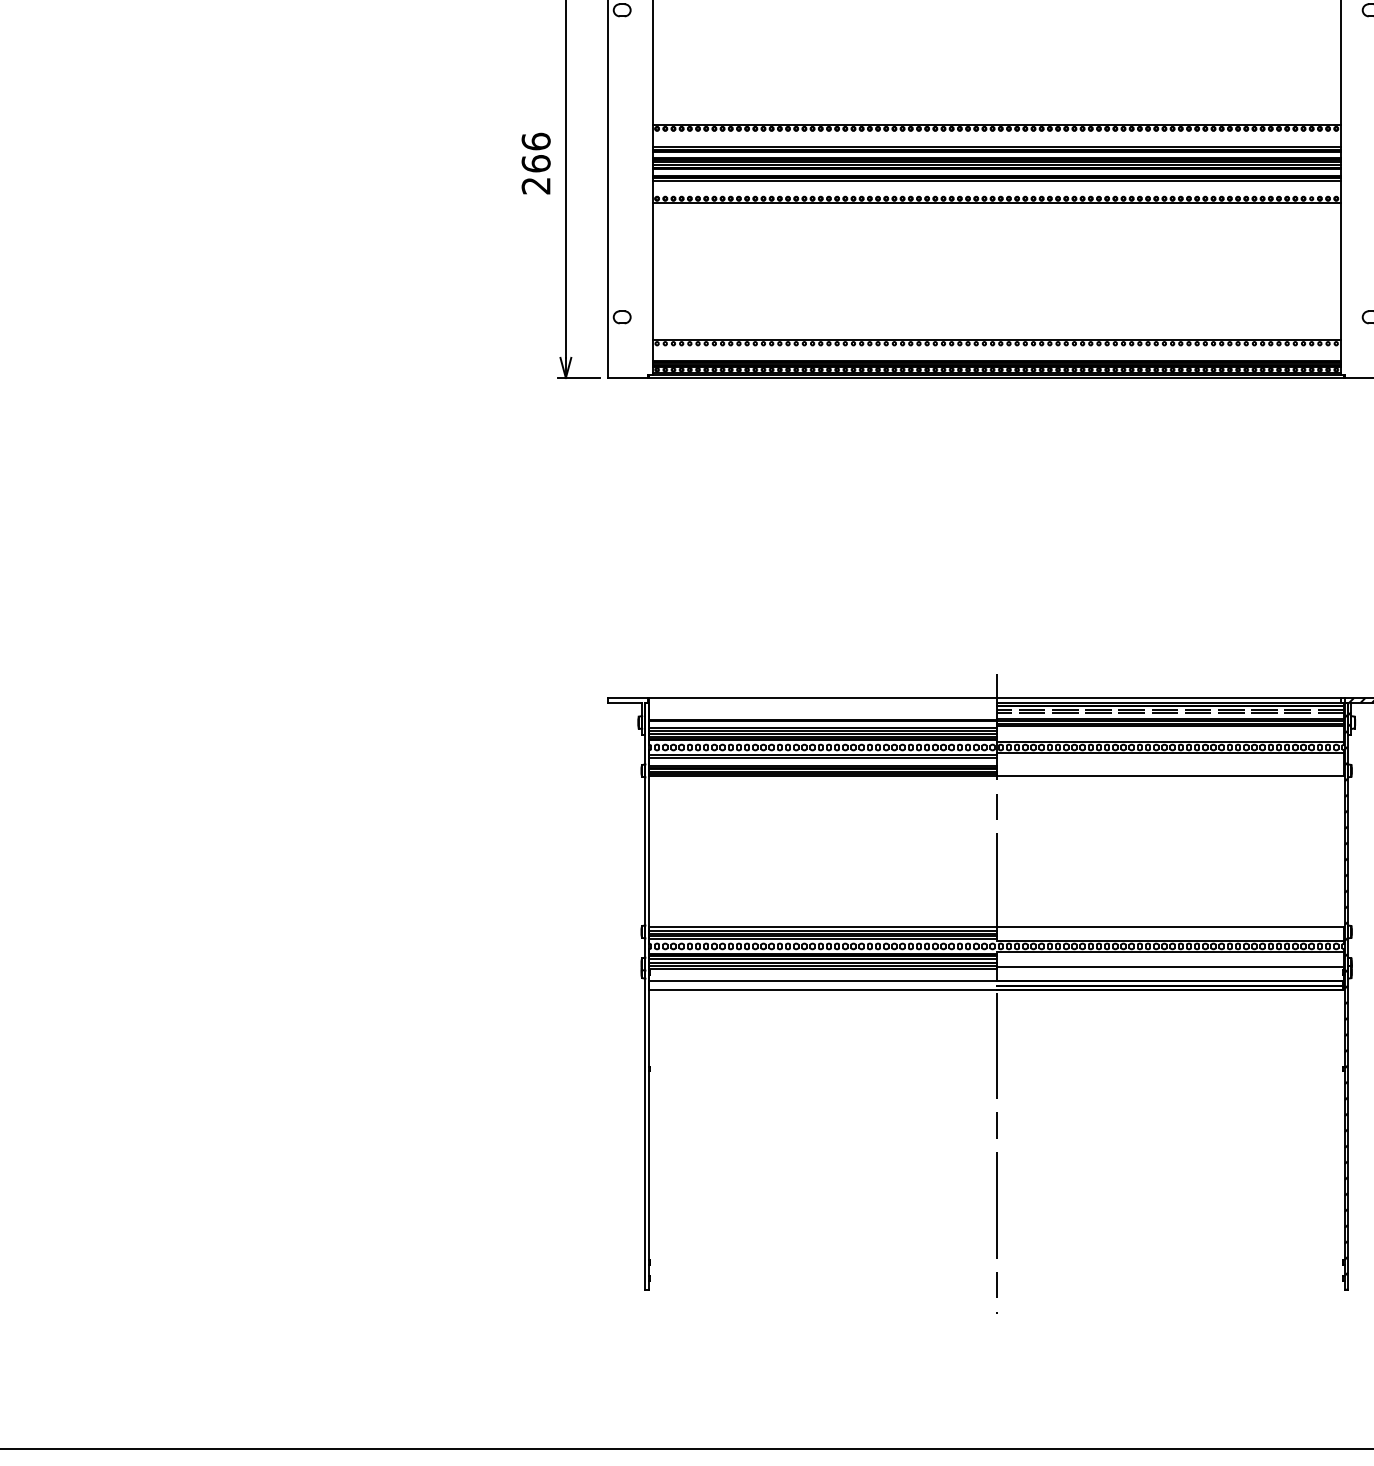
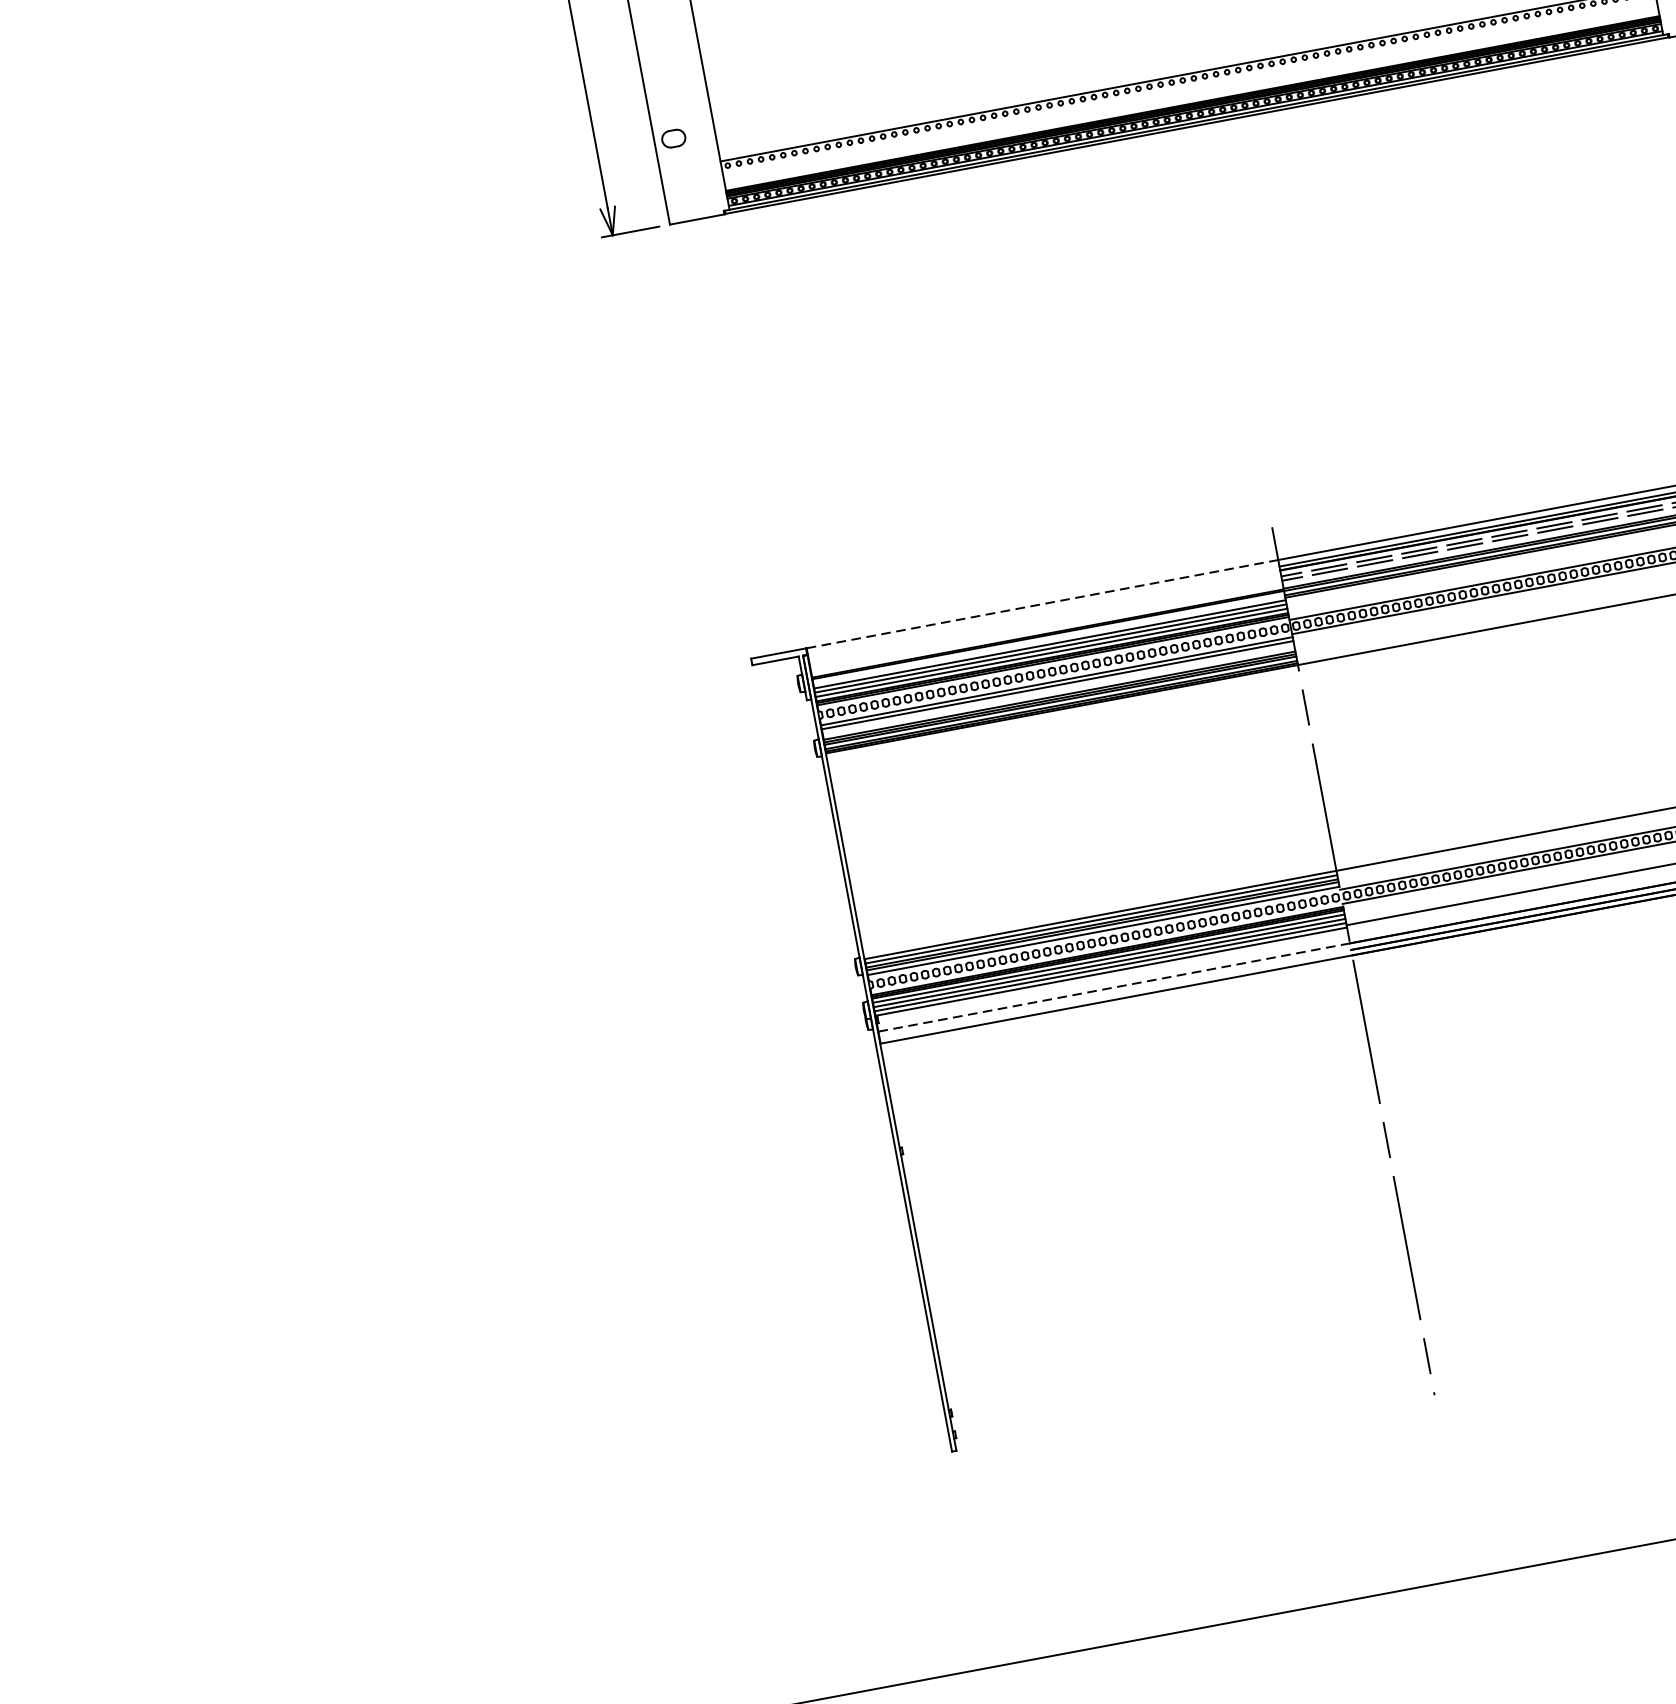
line: (822, 698) -> (1042, 604), solid -> dashed
line: (822, 980) -> (1113, 987), solid -> dashed

